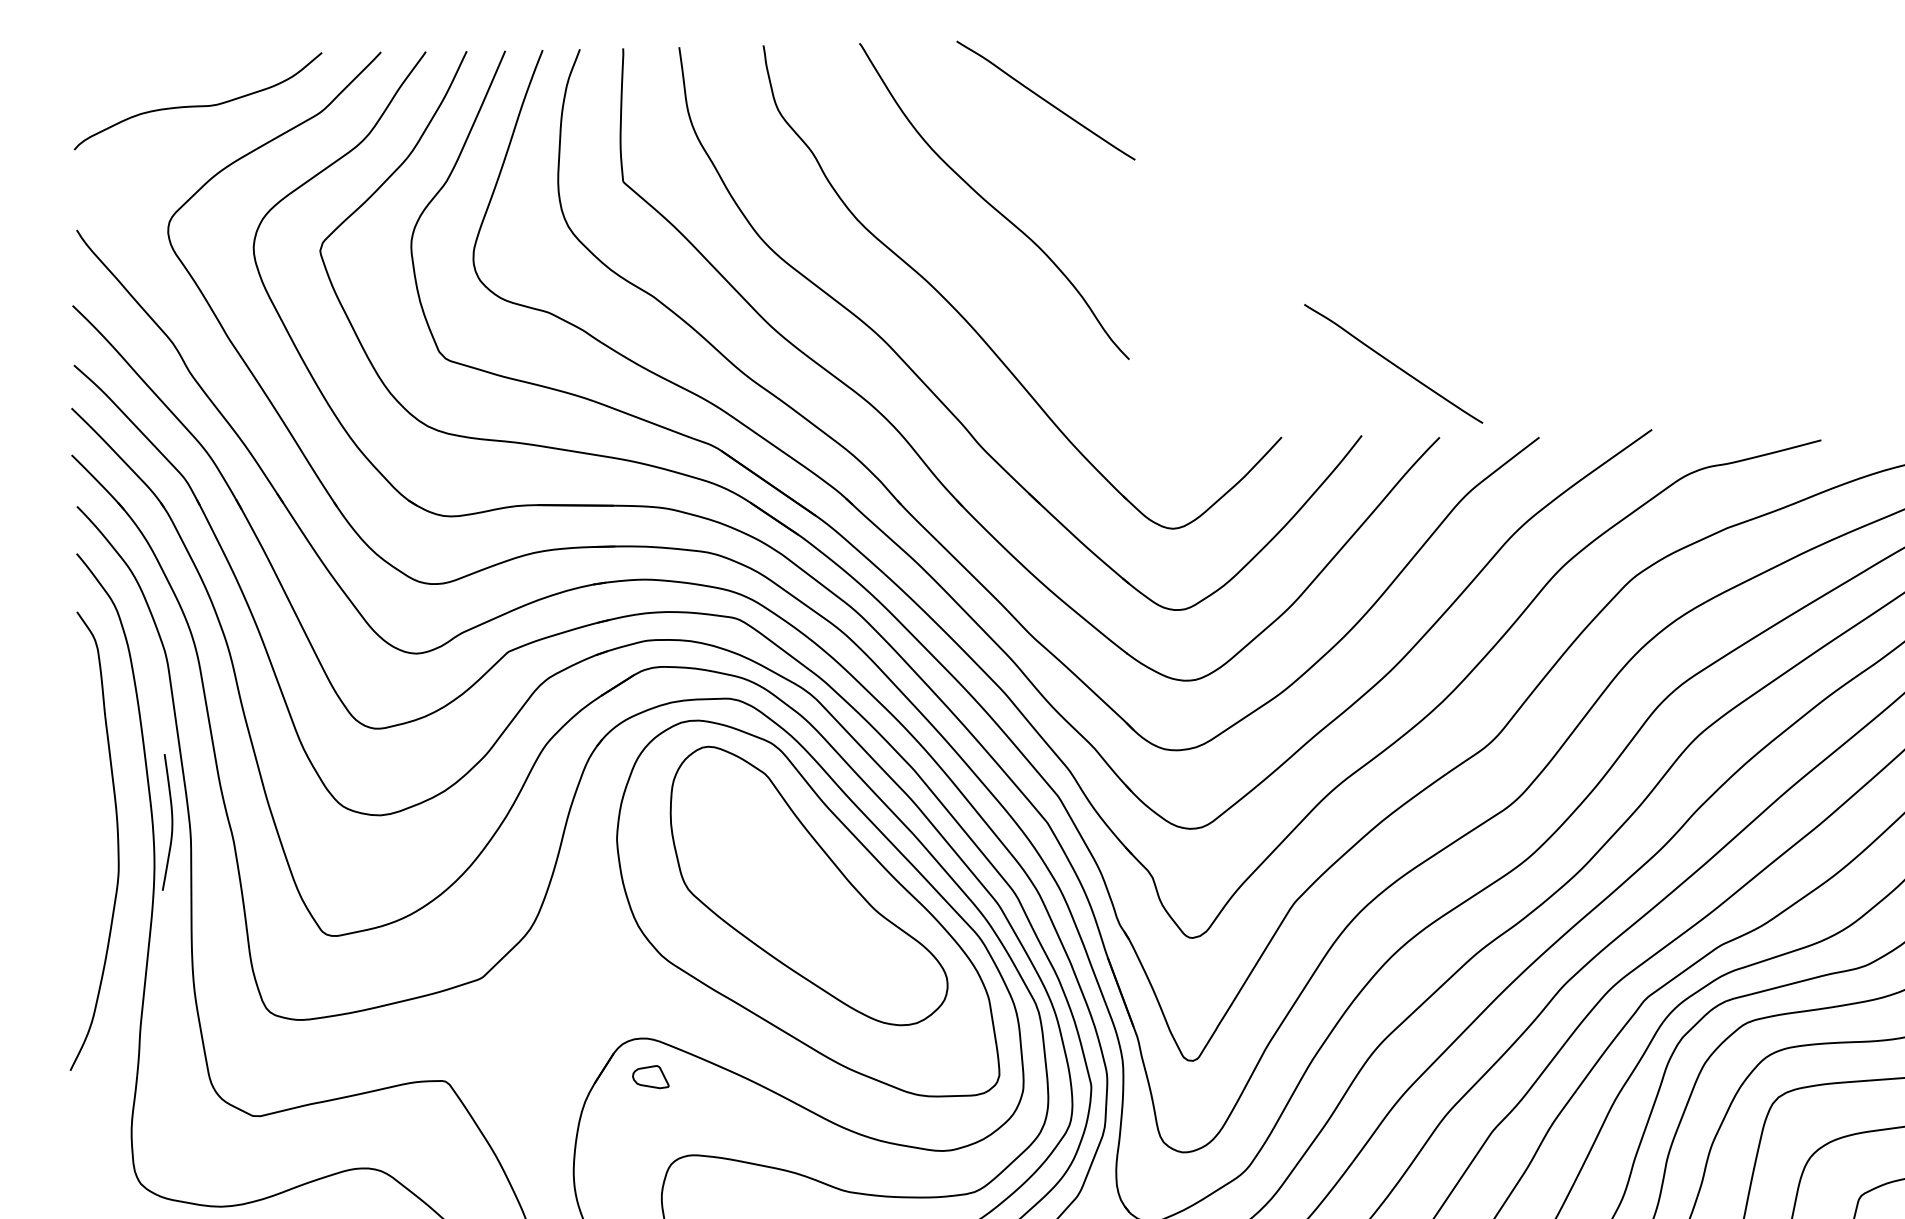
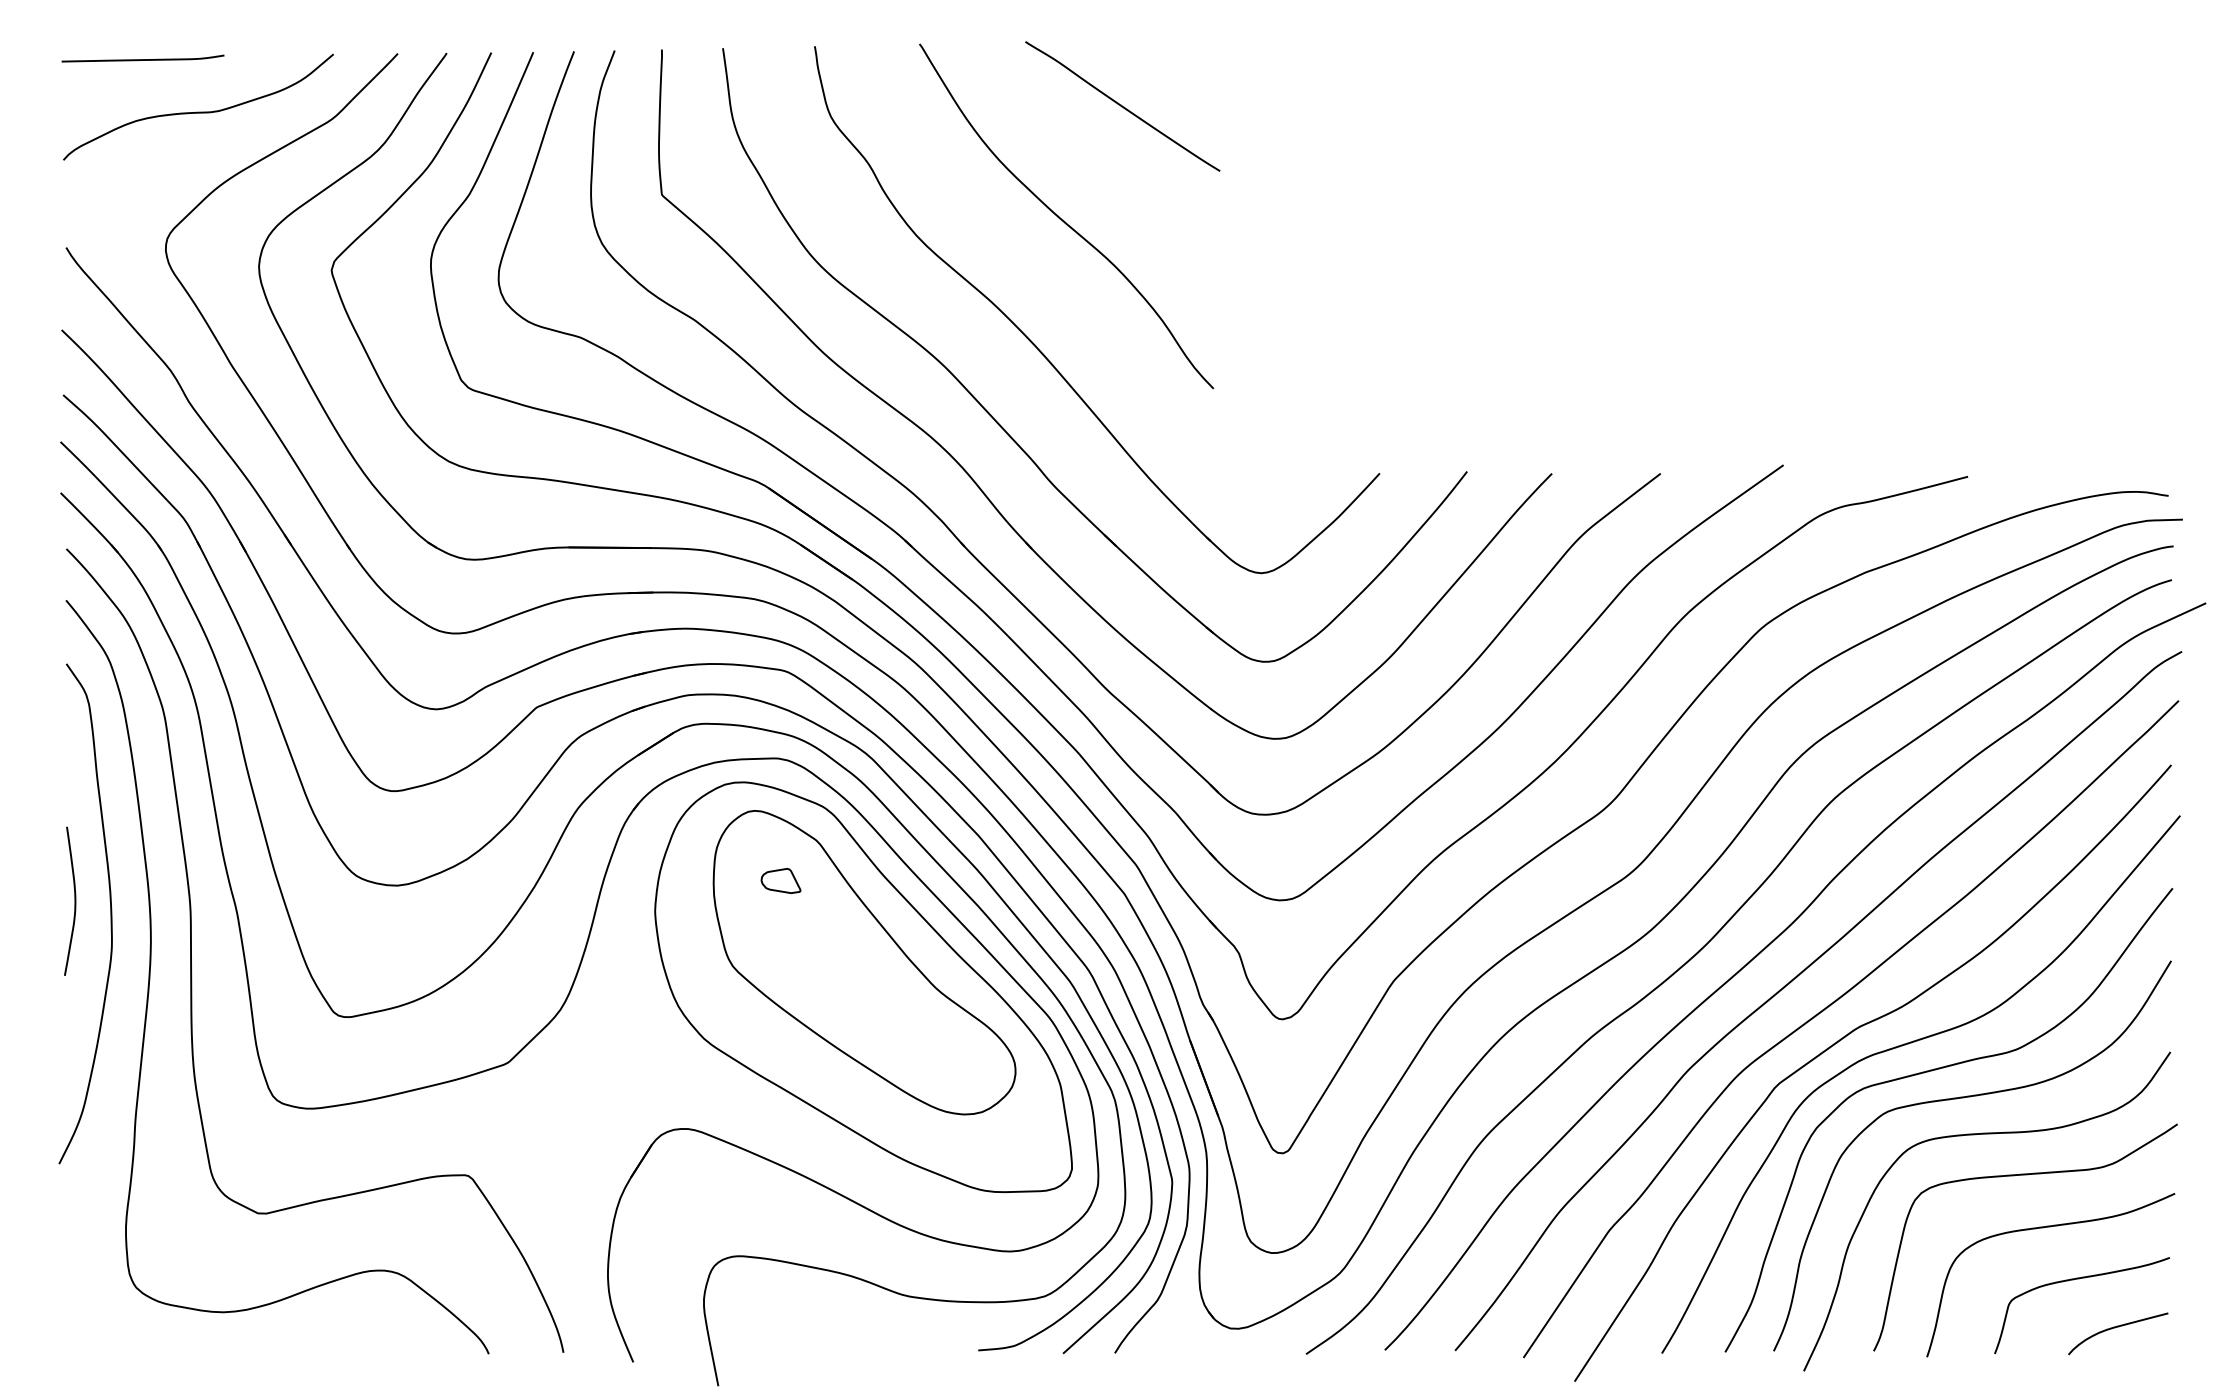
curve: (146, 57) -> (142, 59), added
curve: (1393, 363) -> (1501, 393), removed
curve: (171, 821) -> (74, 900), moved
part: (650, 1076) -> (780, 880), moved

